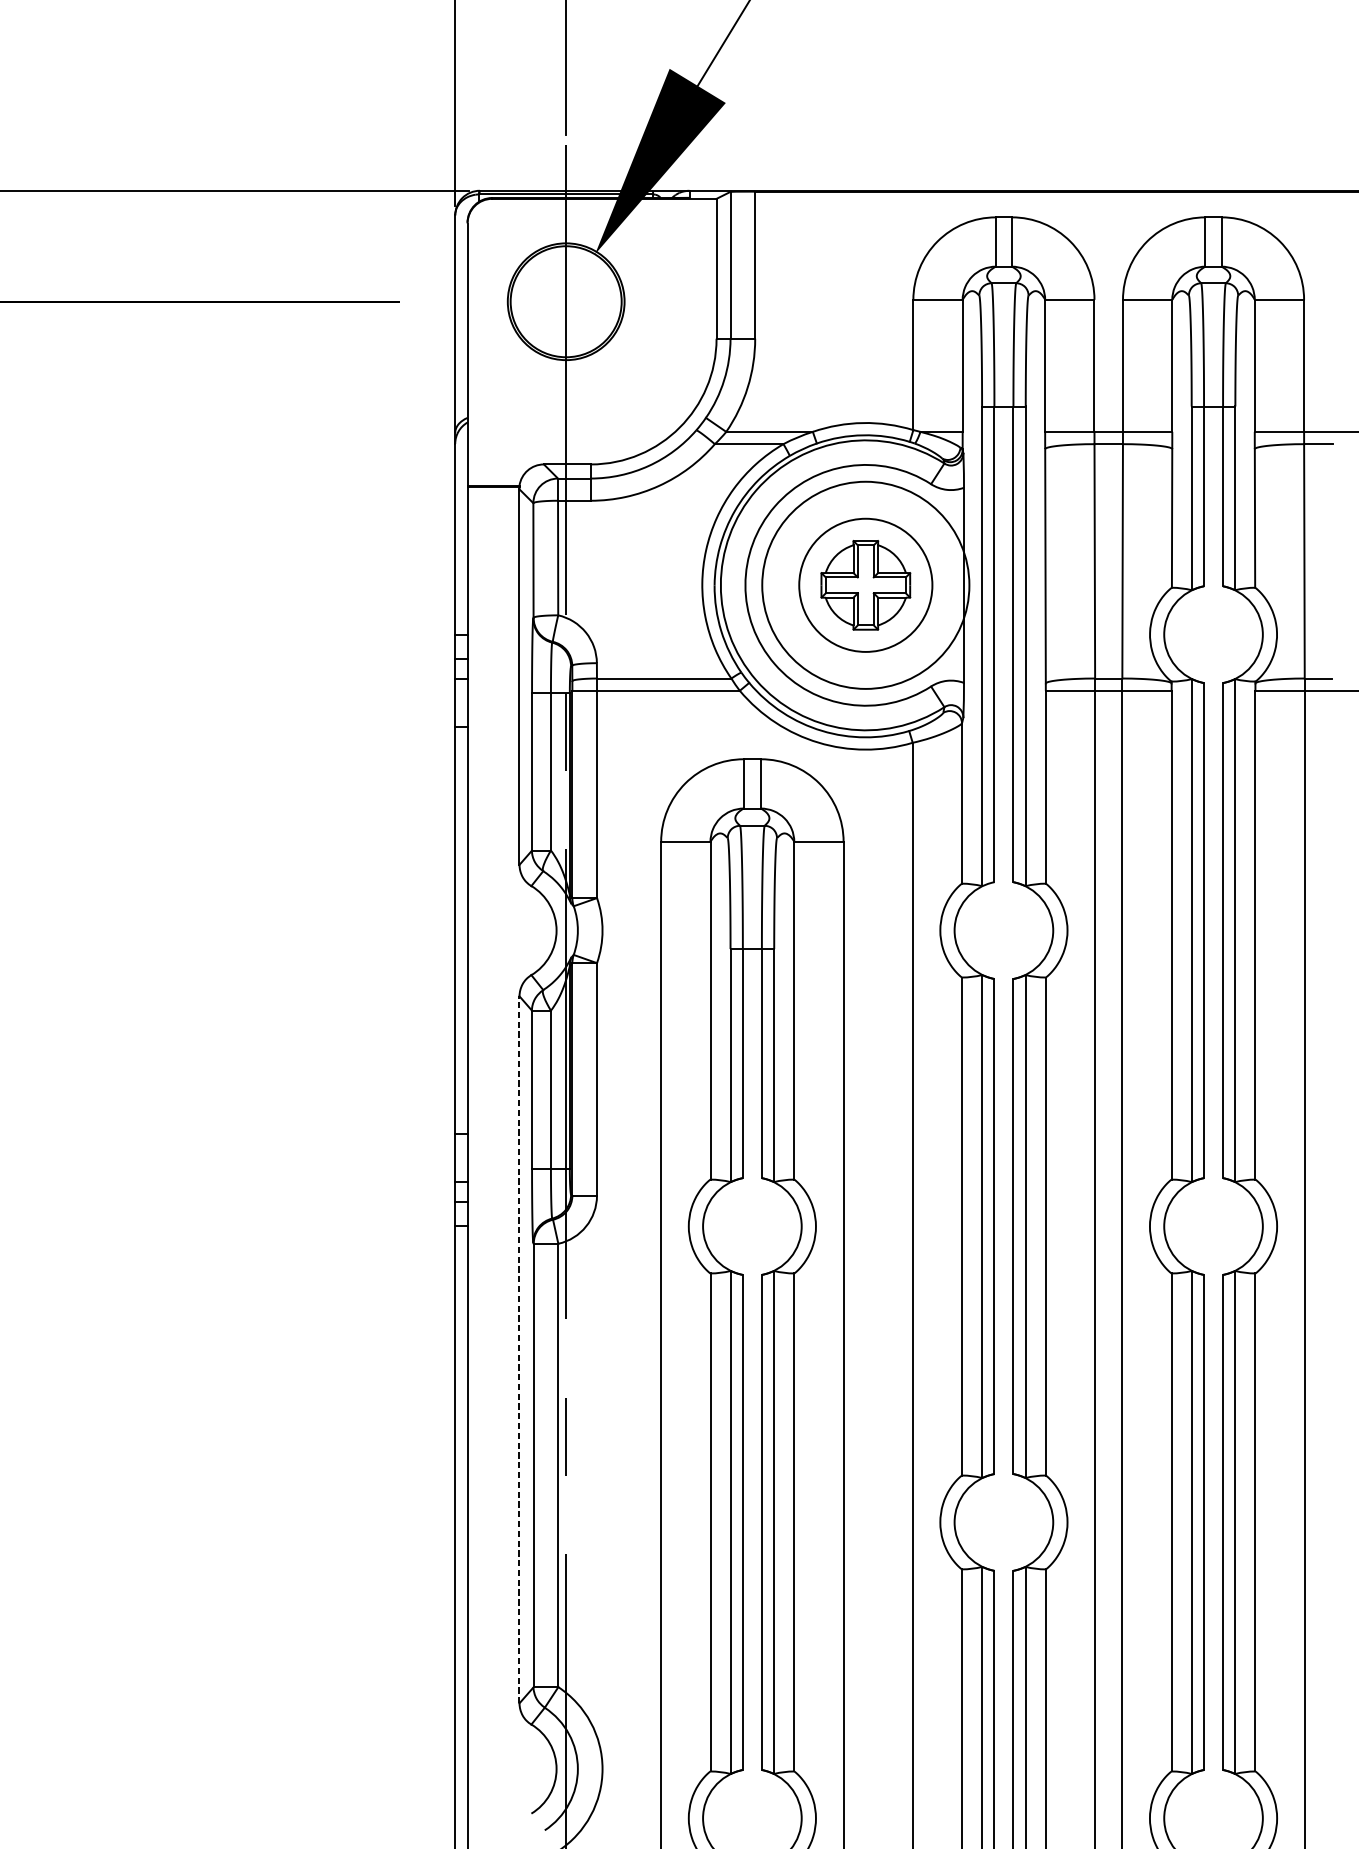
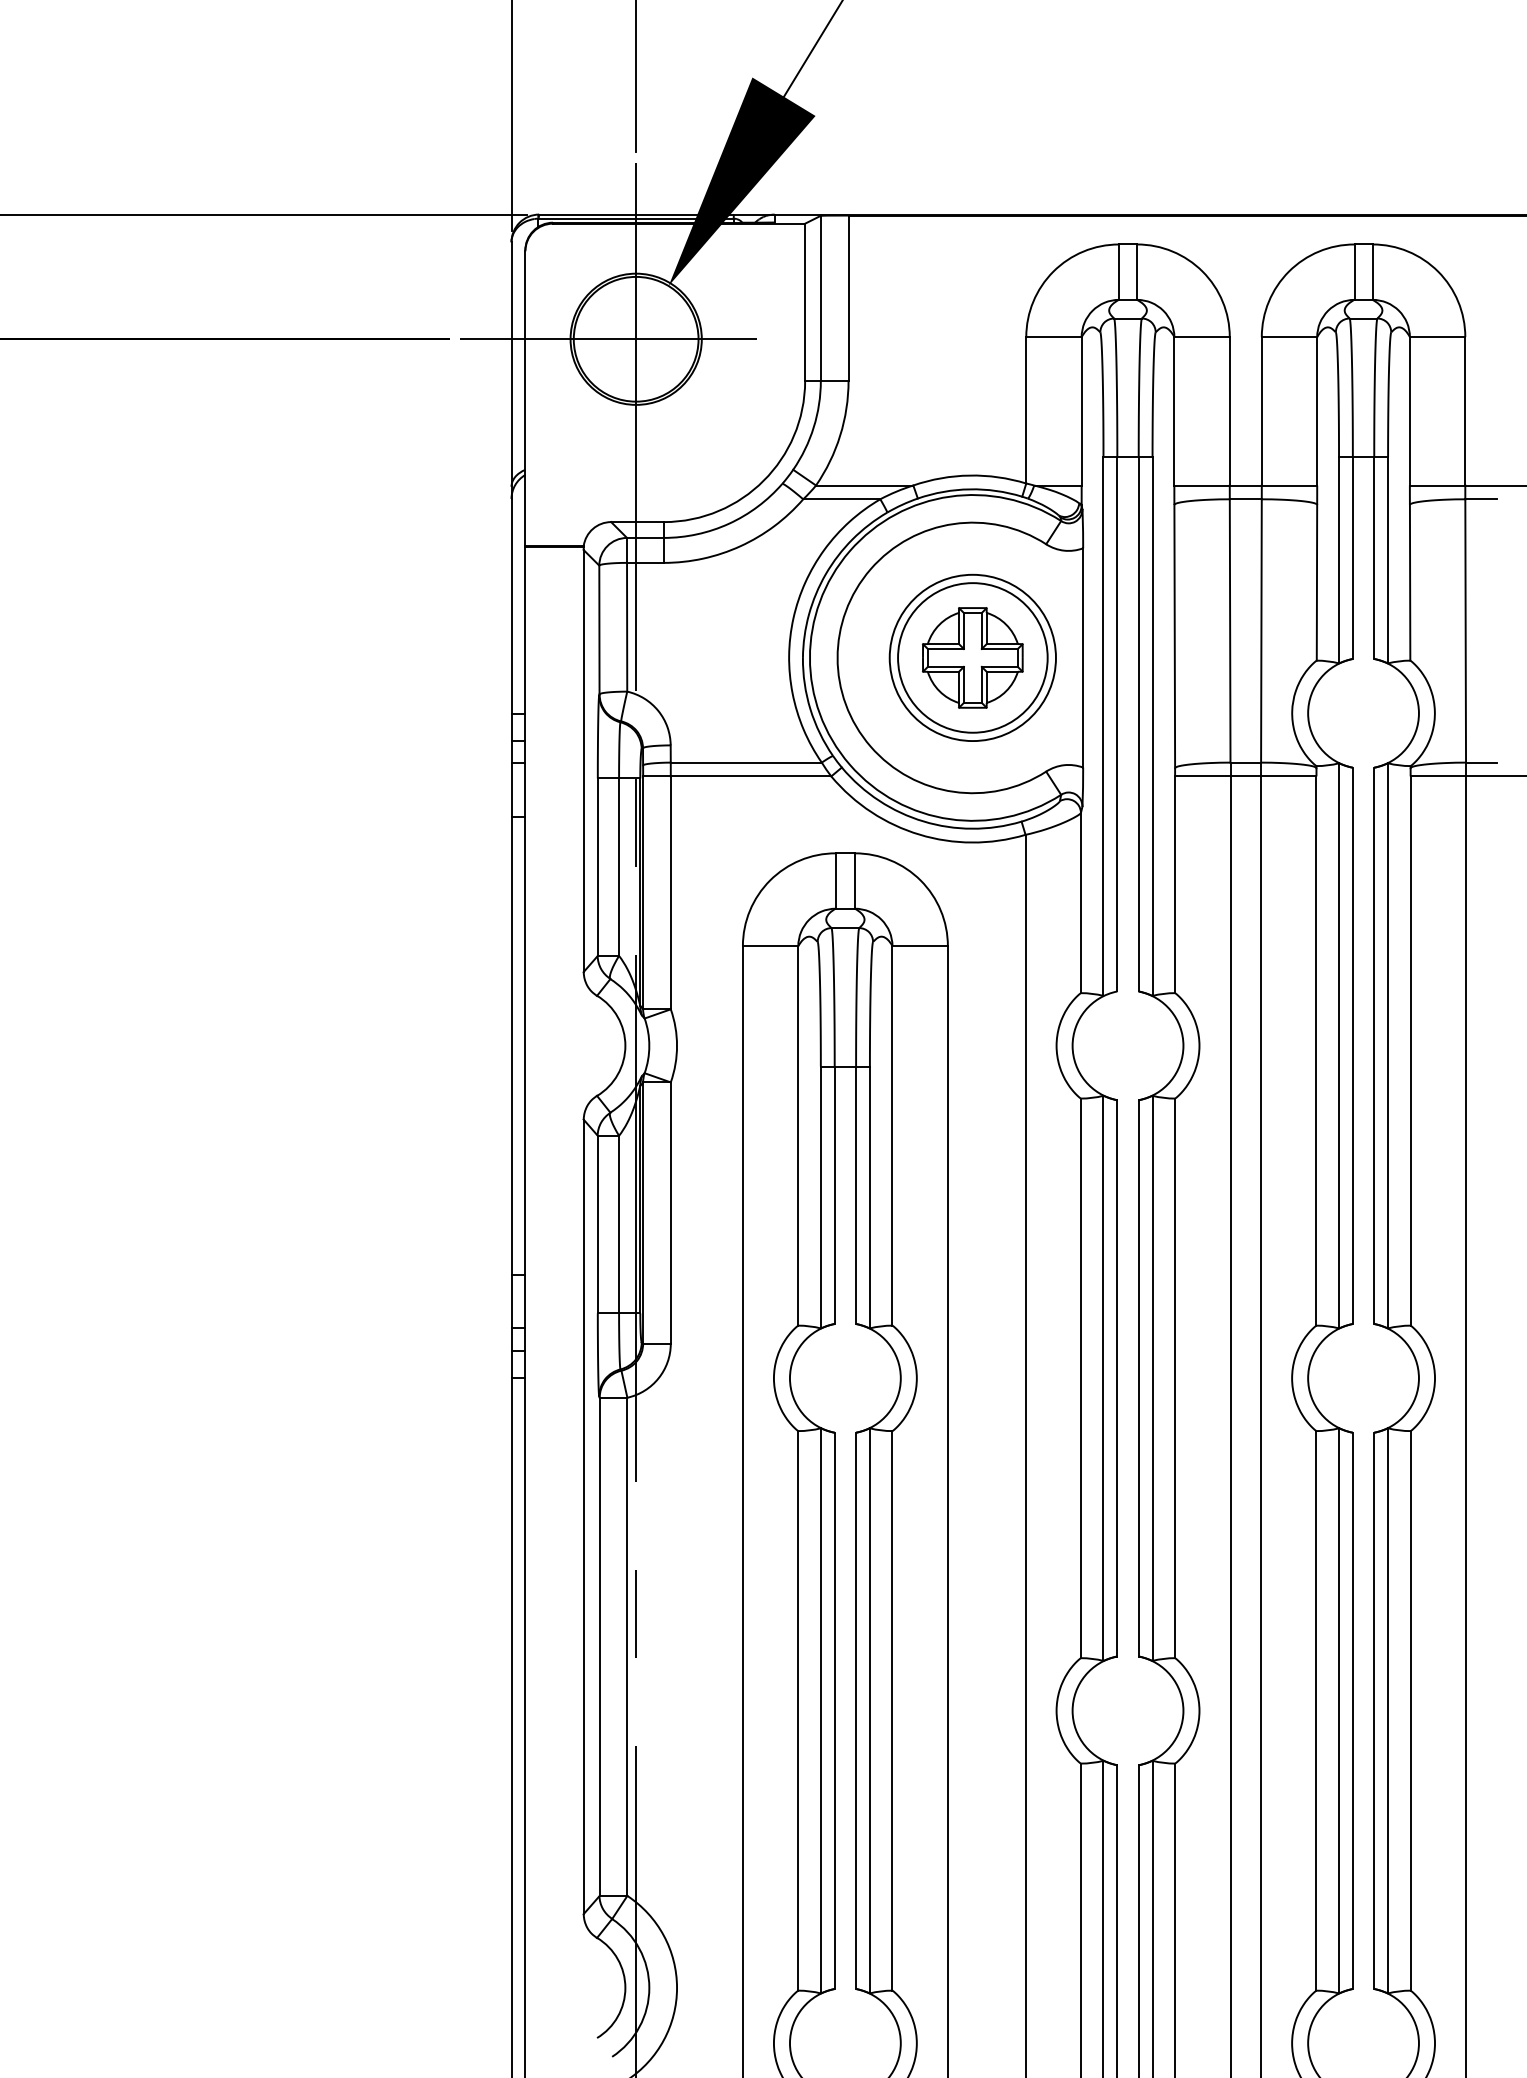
line: (541, 301) -> (608, 339), added
circle: (865, 584) -> (972, 657), size x0.71
line: (519, 1349) -> (583, 1516), dashed -> solid

